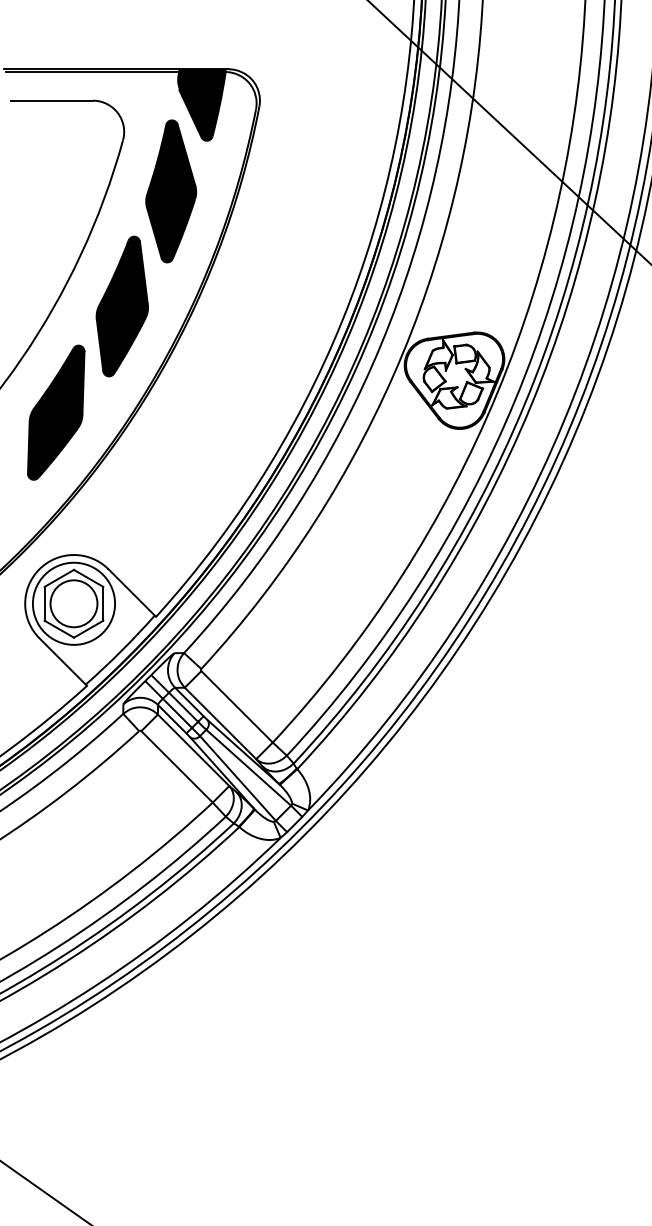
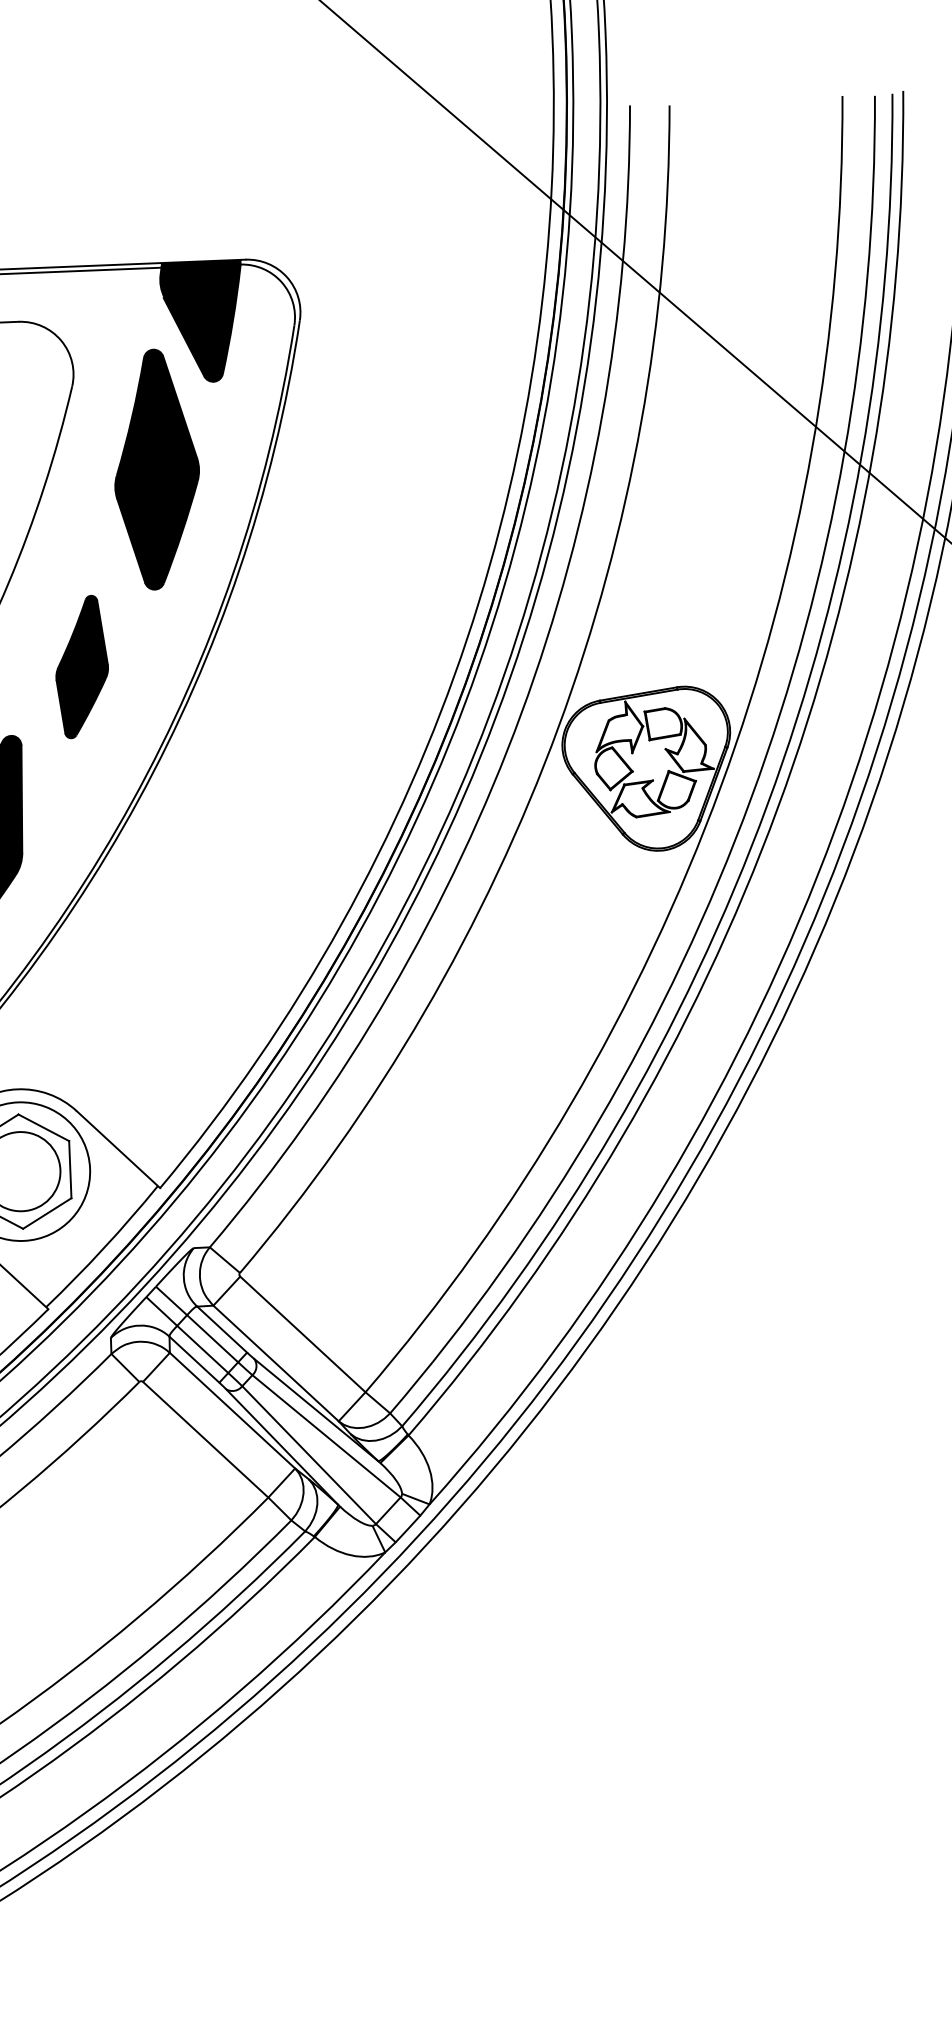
part: (121, 306) -> (80, 667), size x0.6

